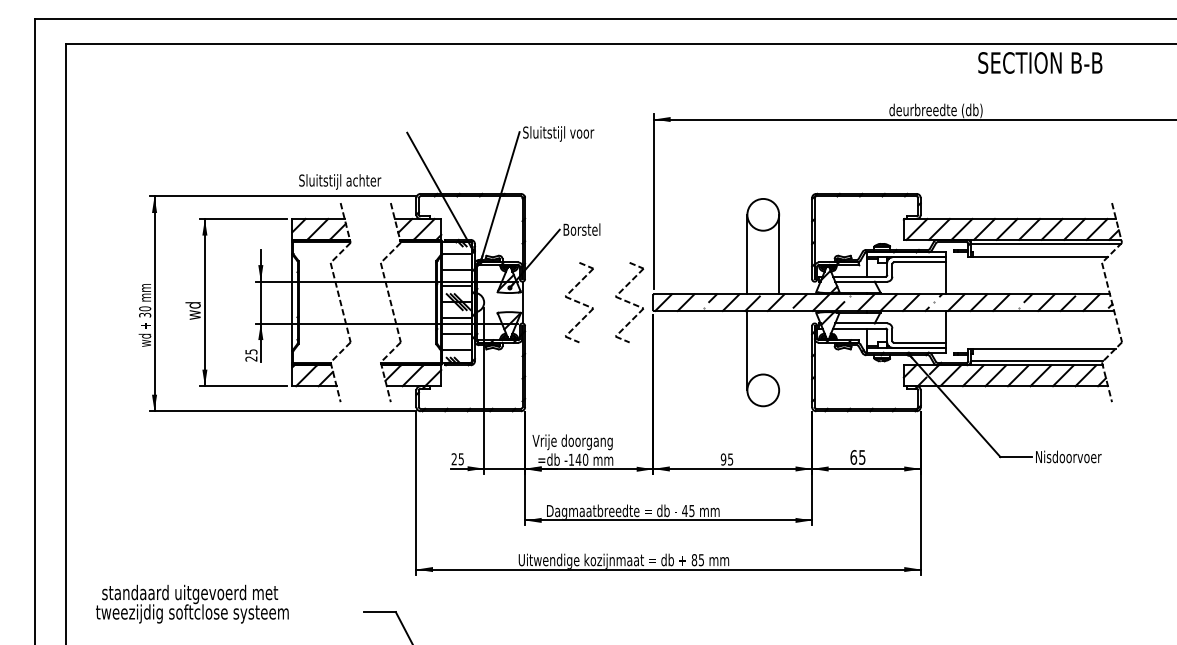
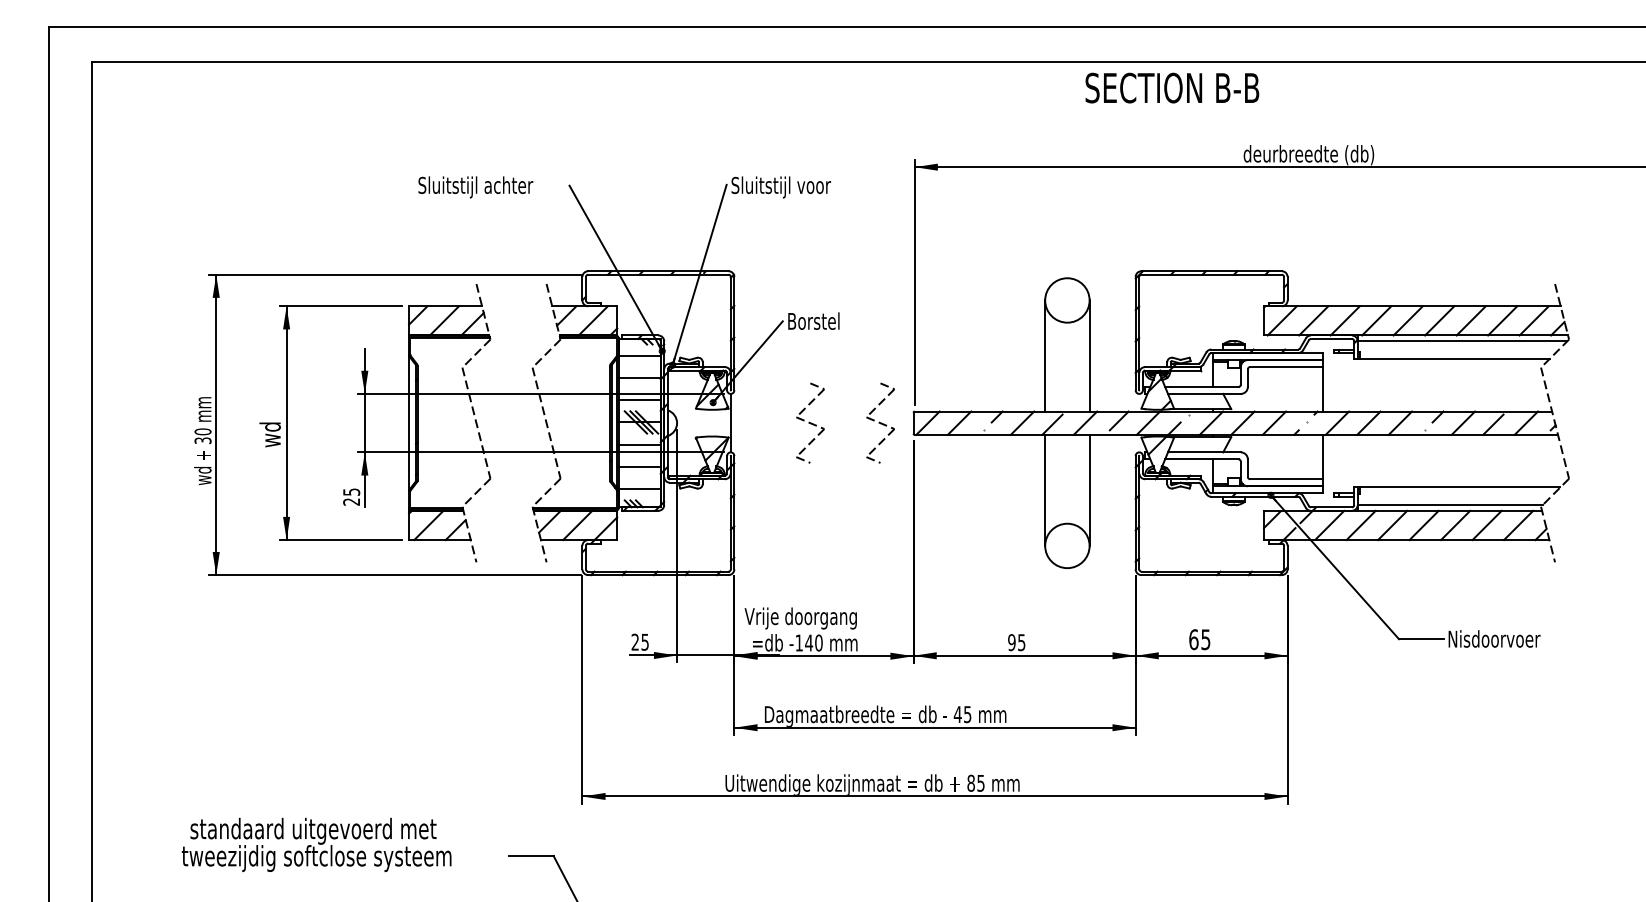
text: (1040, 62) -> (1172, 87), moved
text: (340, 181) -> (476, 186), moved
part: (579, 302) -> (810, 423), size x0.71
part: (629, 302) -> (880, 423), size x0.71
line: (779, 350) -> (1090, 490), added
text: (192, 603) -> (316, 843), moved

